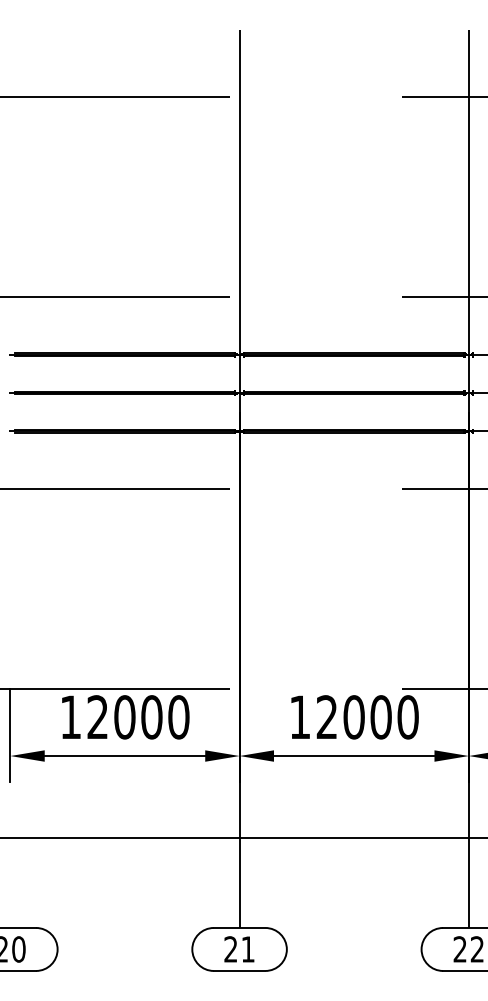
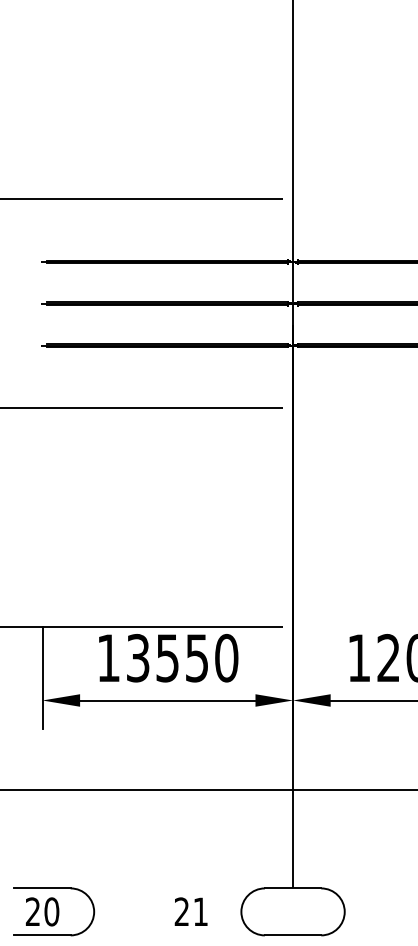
text: (124, 717) -> (167, 658), 12000 -> 13550
text: (239, 949) -> (191, 911), moved

